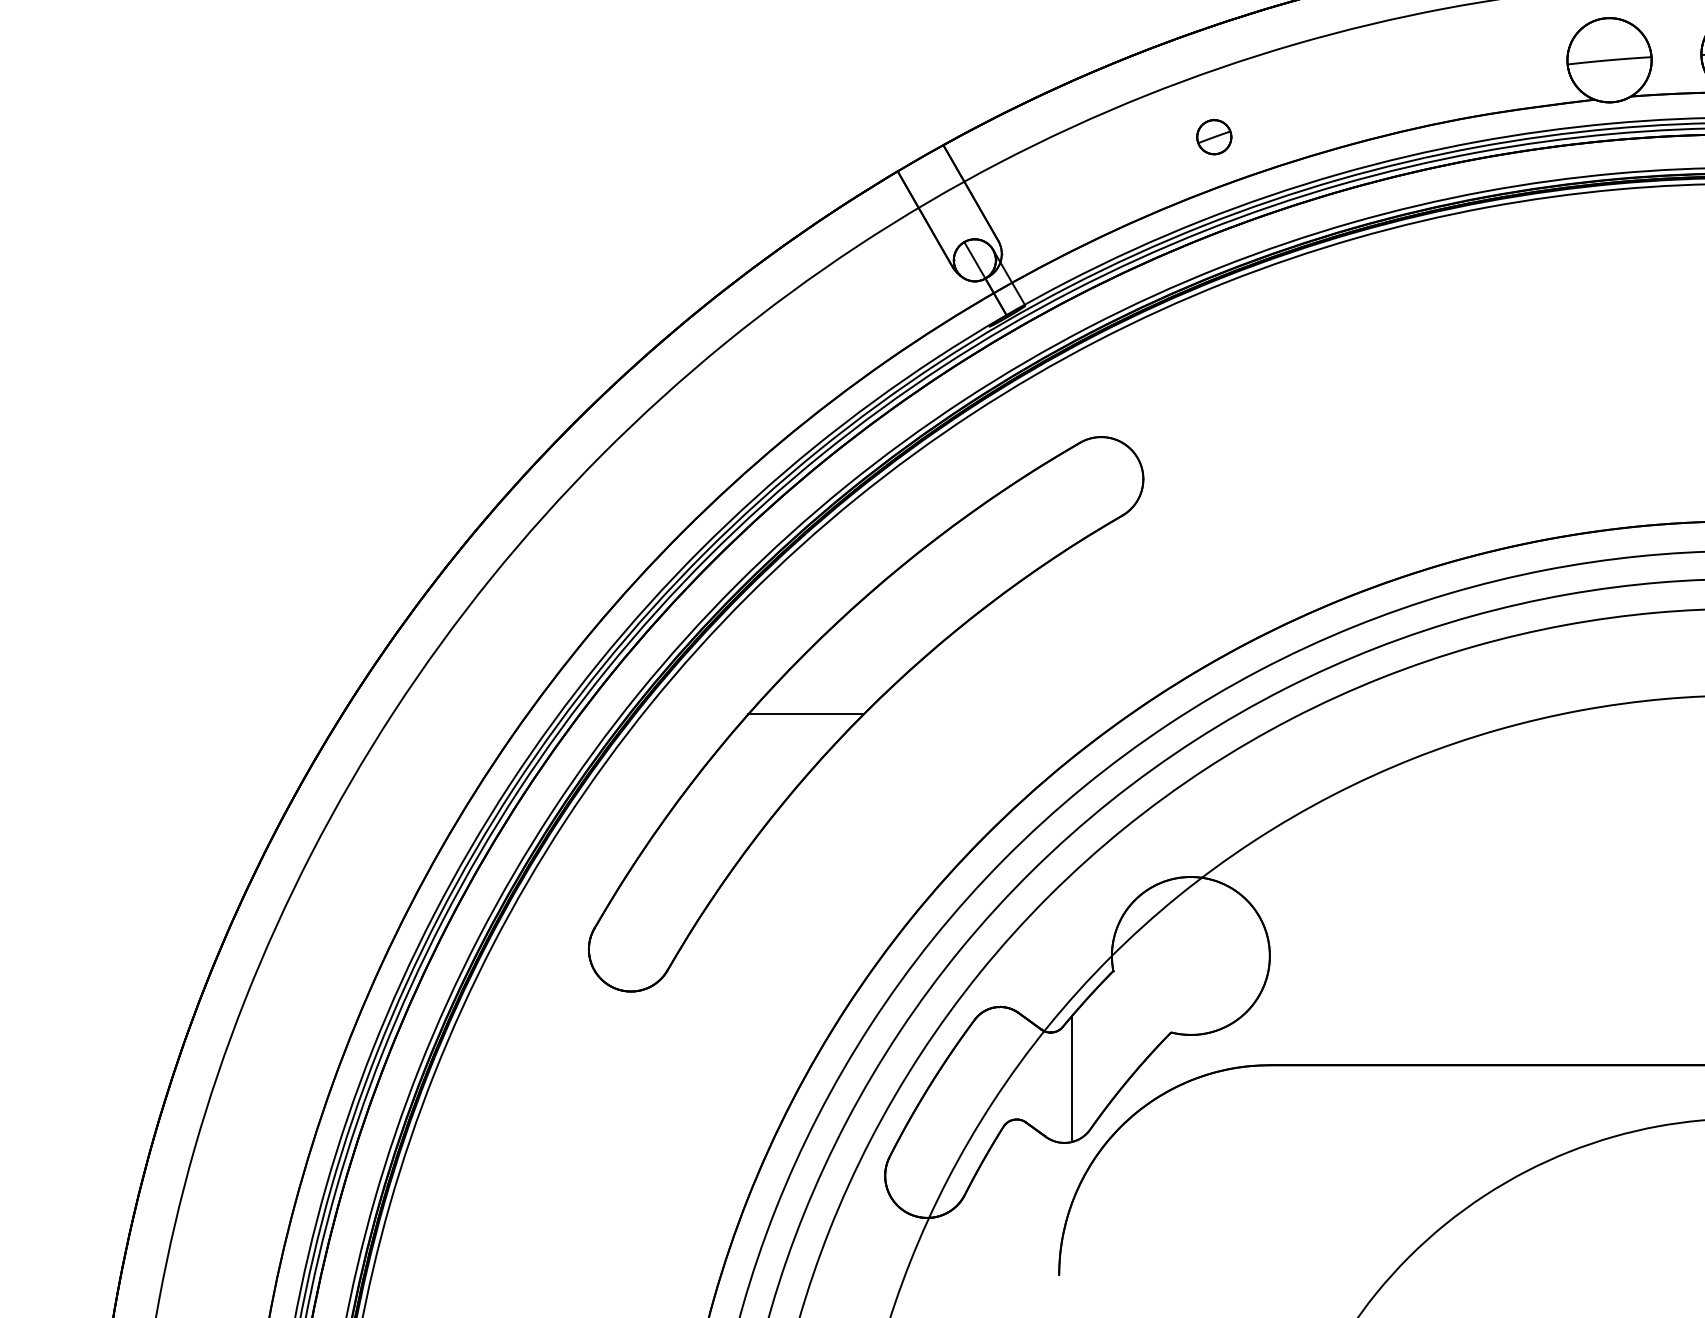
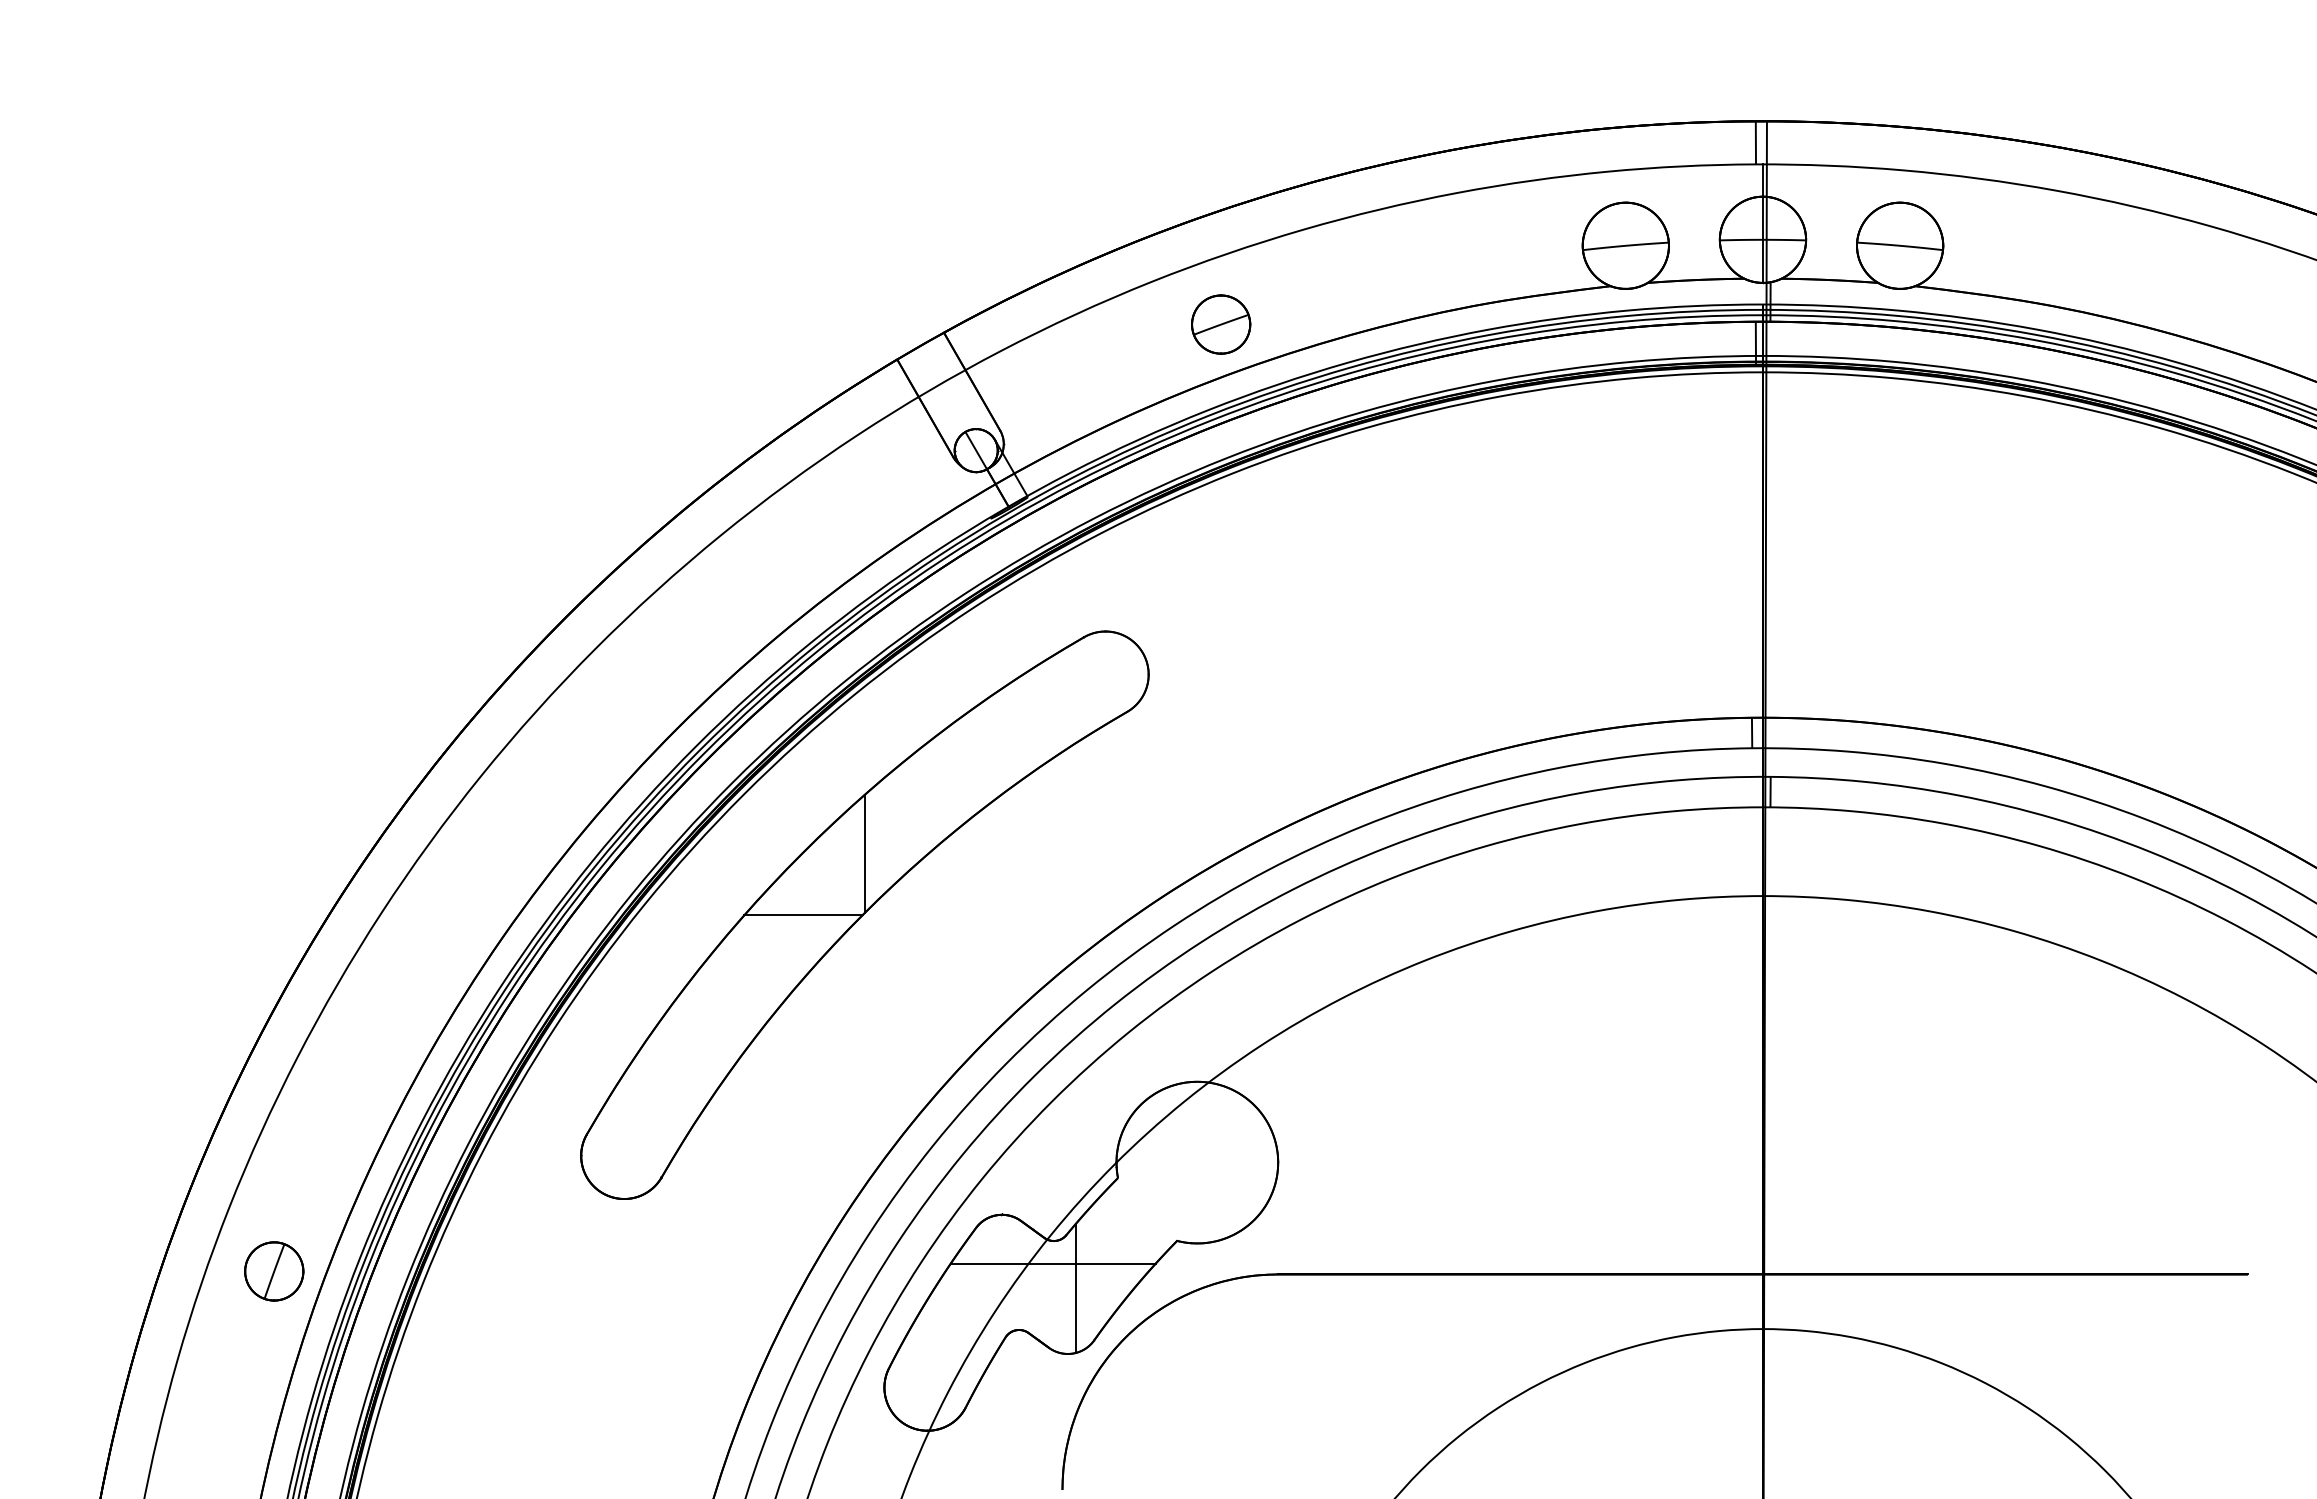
part: (1214, 137) -> (1221, 324), size x1.67
line: (865, 653) -> (864, 853), added
line: (1049, 1054) -> (1052, 1263), added
part: (289, 1062) -> (274, 1271), added

